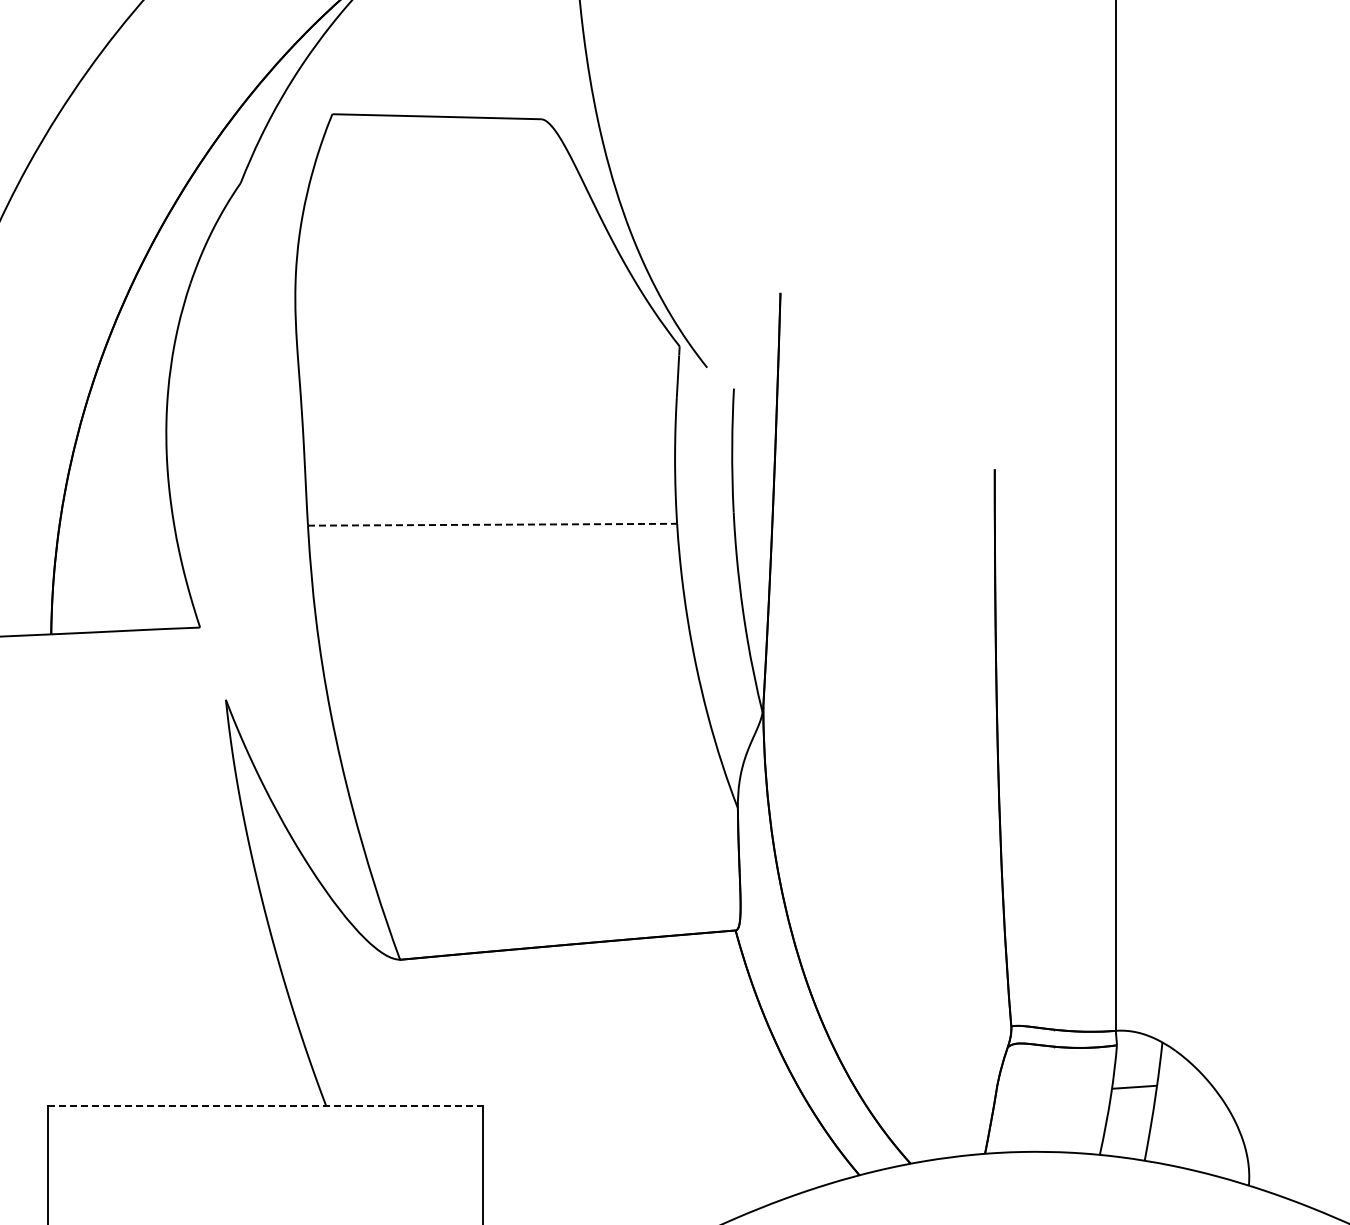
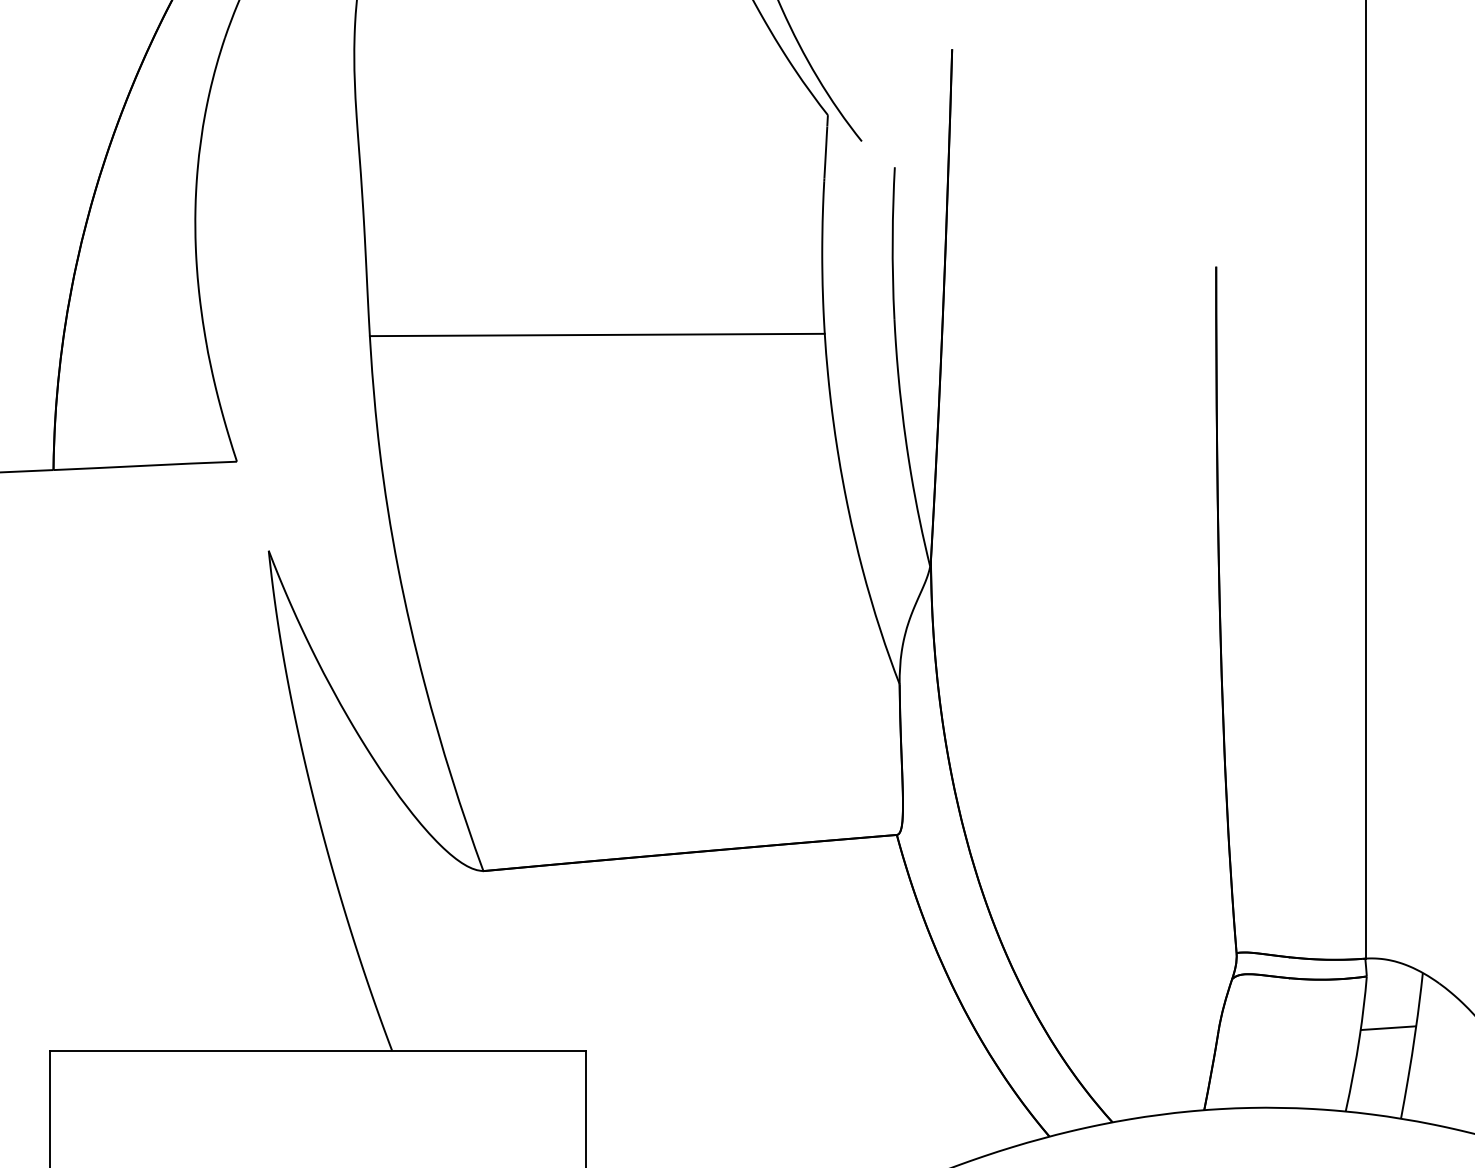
line: (492, 524) -> (597, 334), dashed -> solid
line: (266, 1105) -> (318, 1050), dashed -> solid

